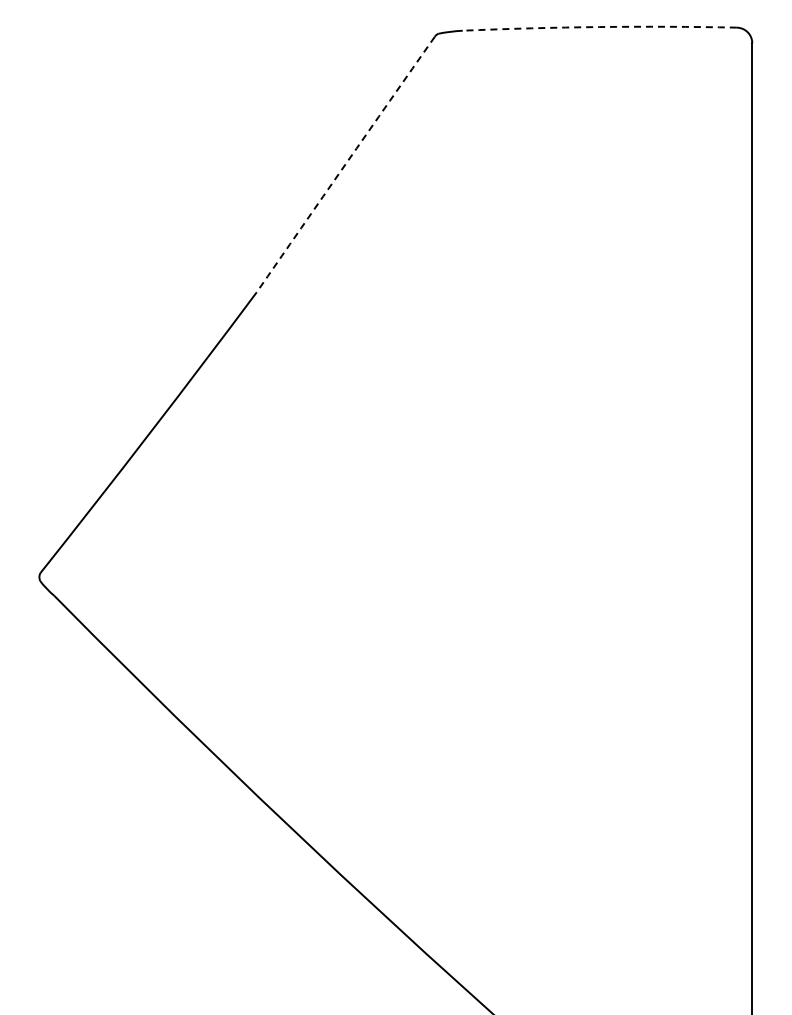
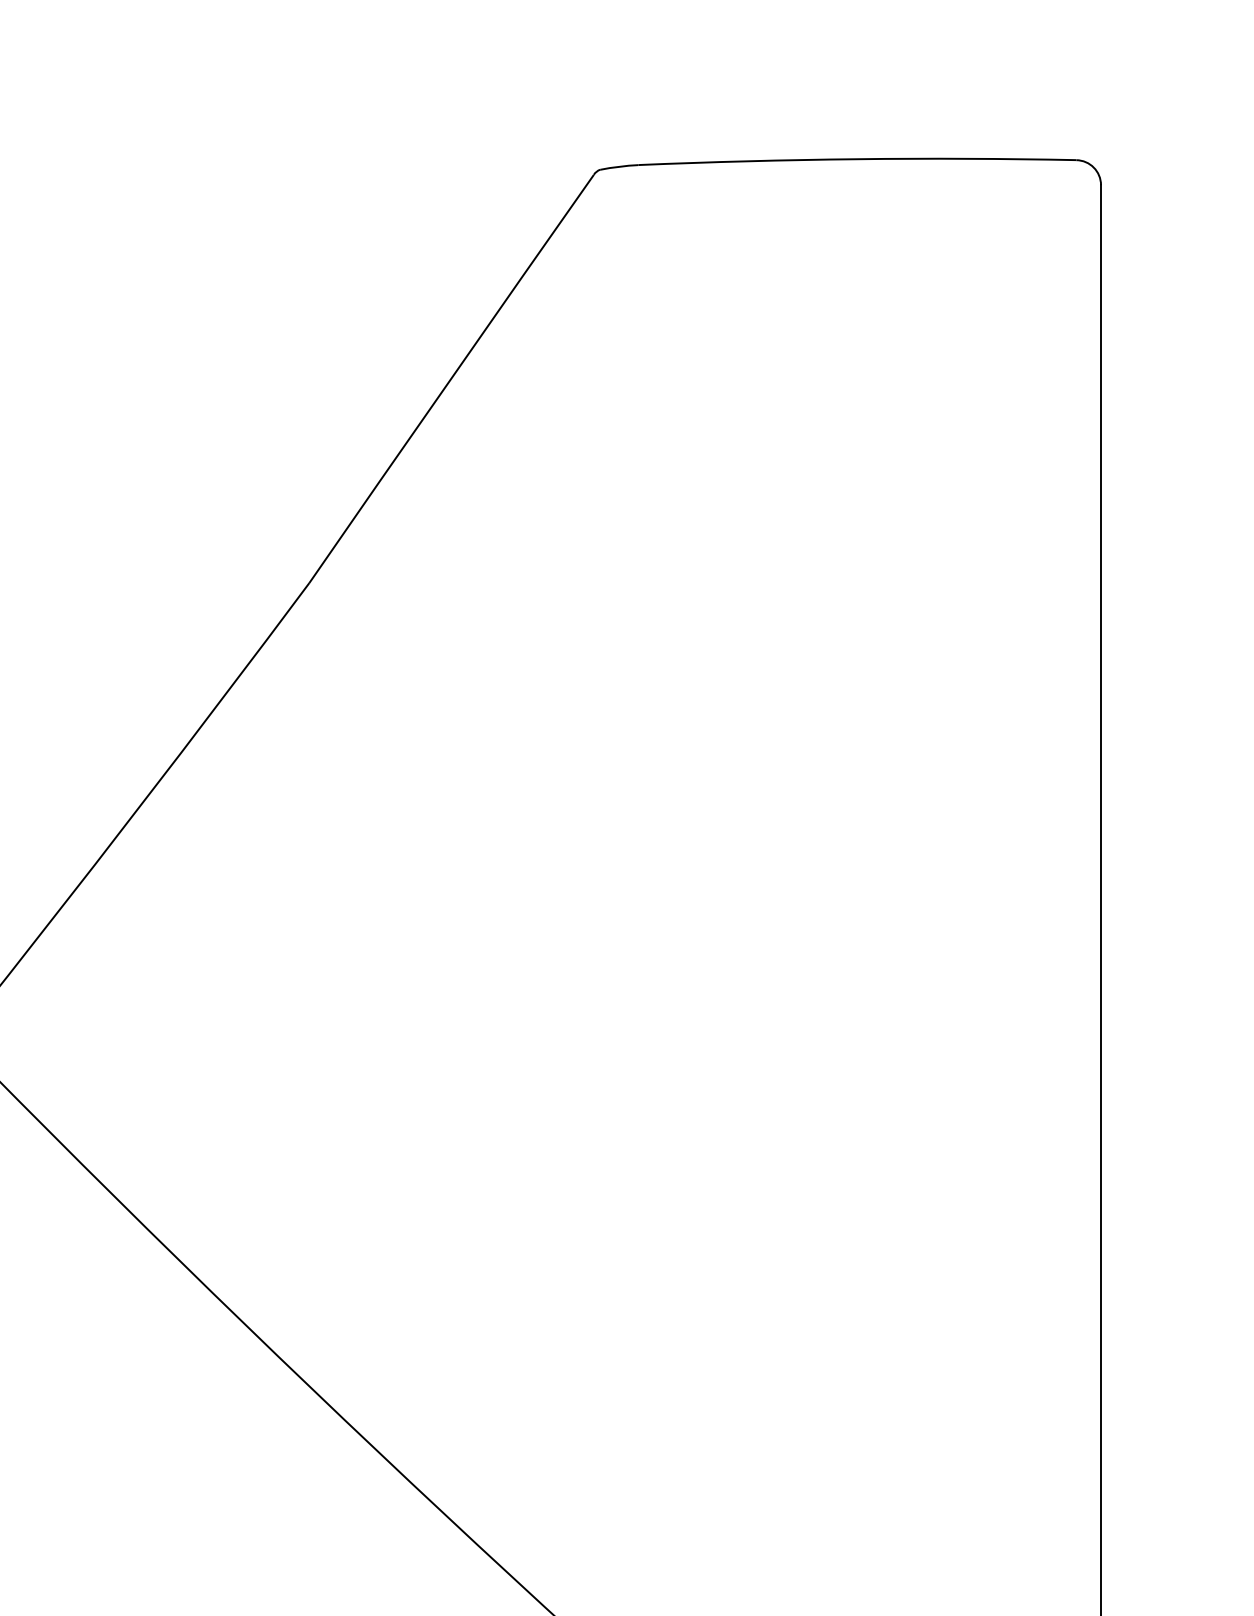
arc: (599, 27) -> (856, 159), dashed -> solid
arc: (345, 164) -> (451, 378), dashed -> solid

